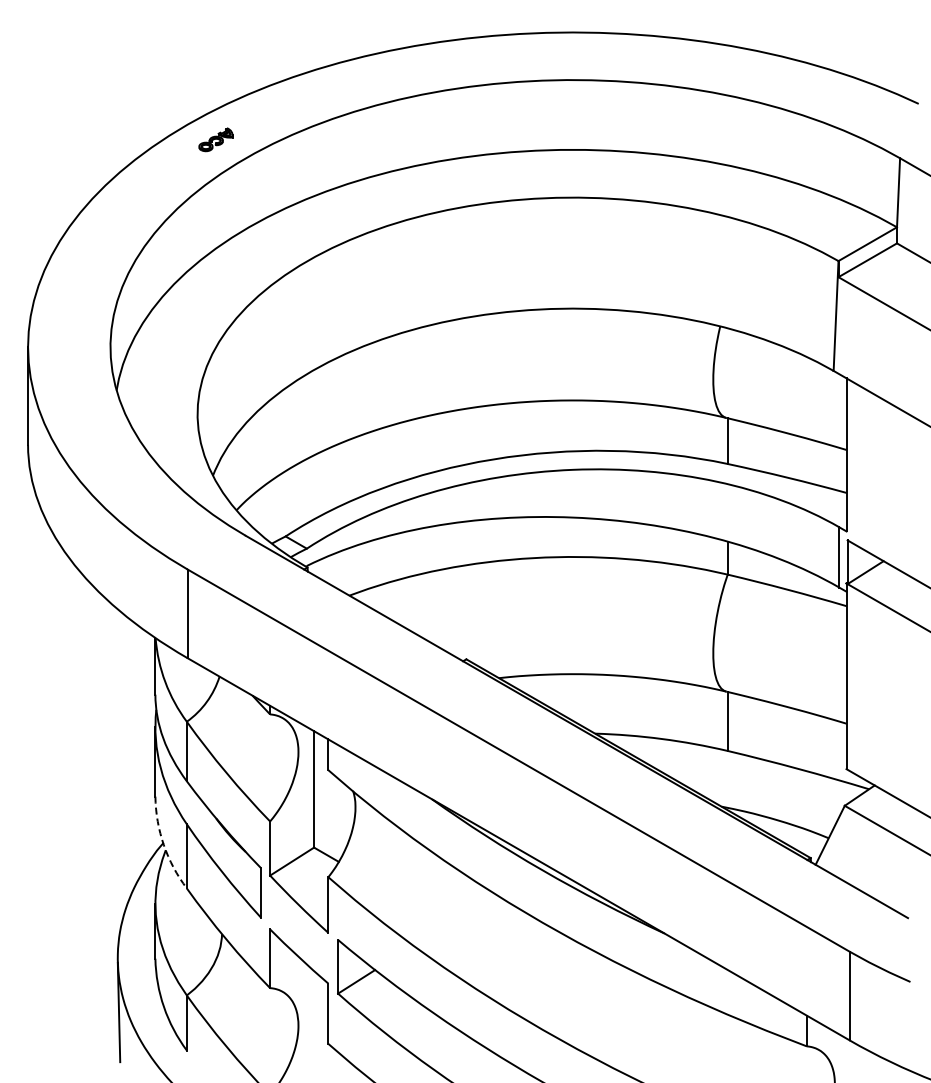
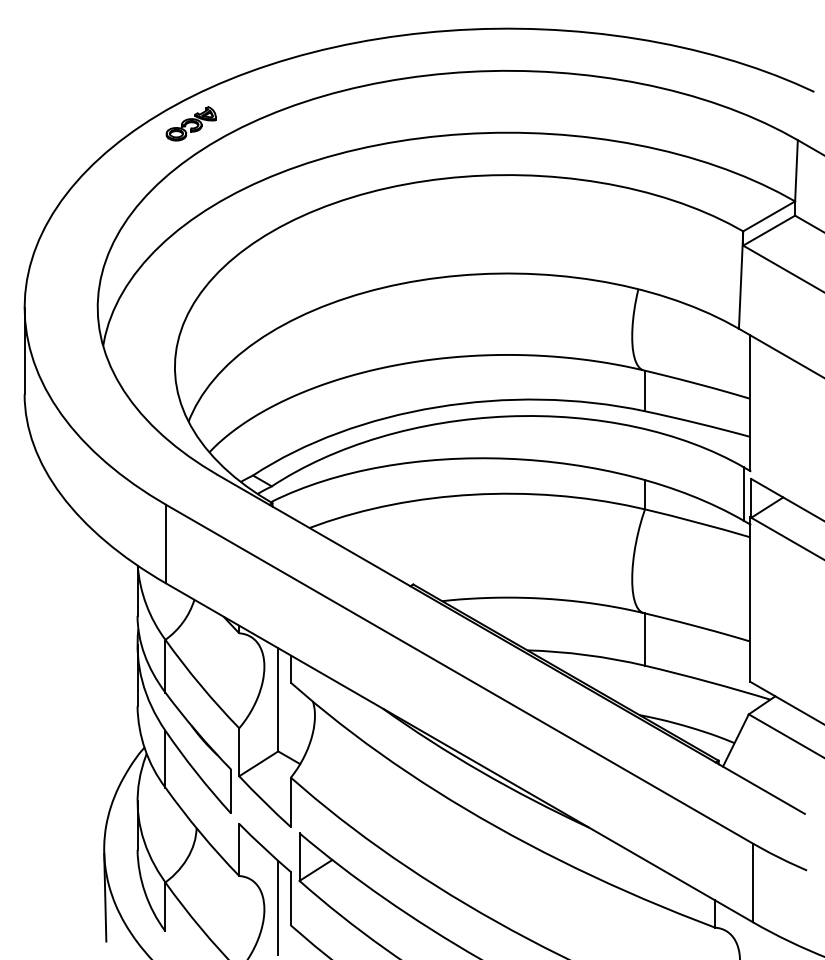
part: (215, 139) -> (190, 123), size x1.67
arc: (163, 845) -> (144, 749), dashed -> solid
line: (314, 1023) -> (278, 907), added

